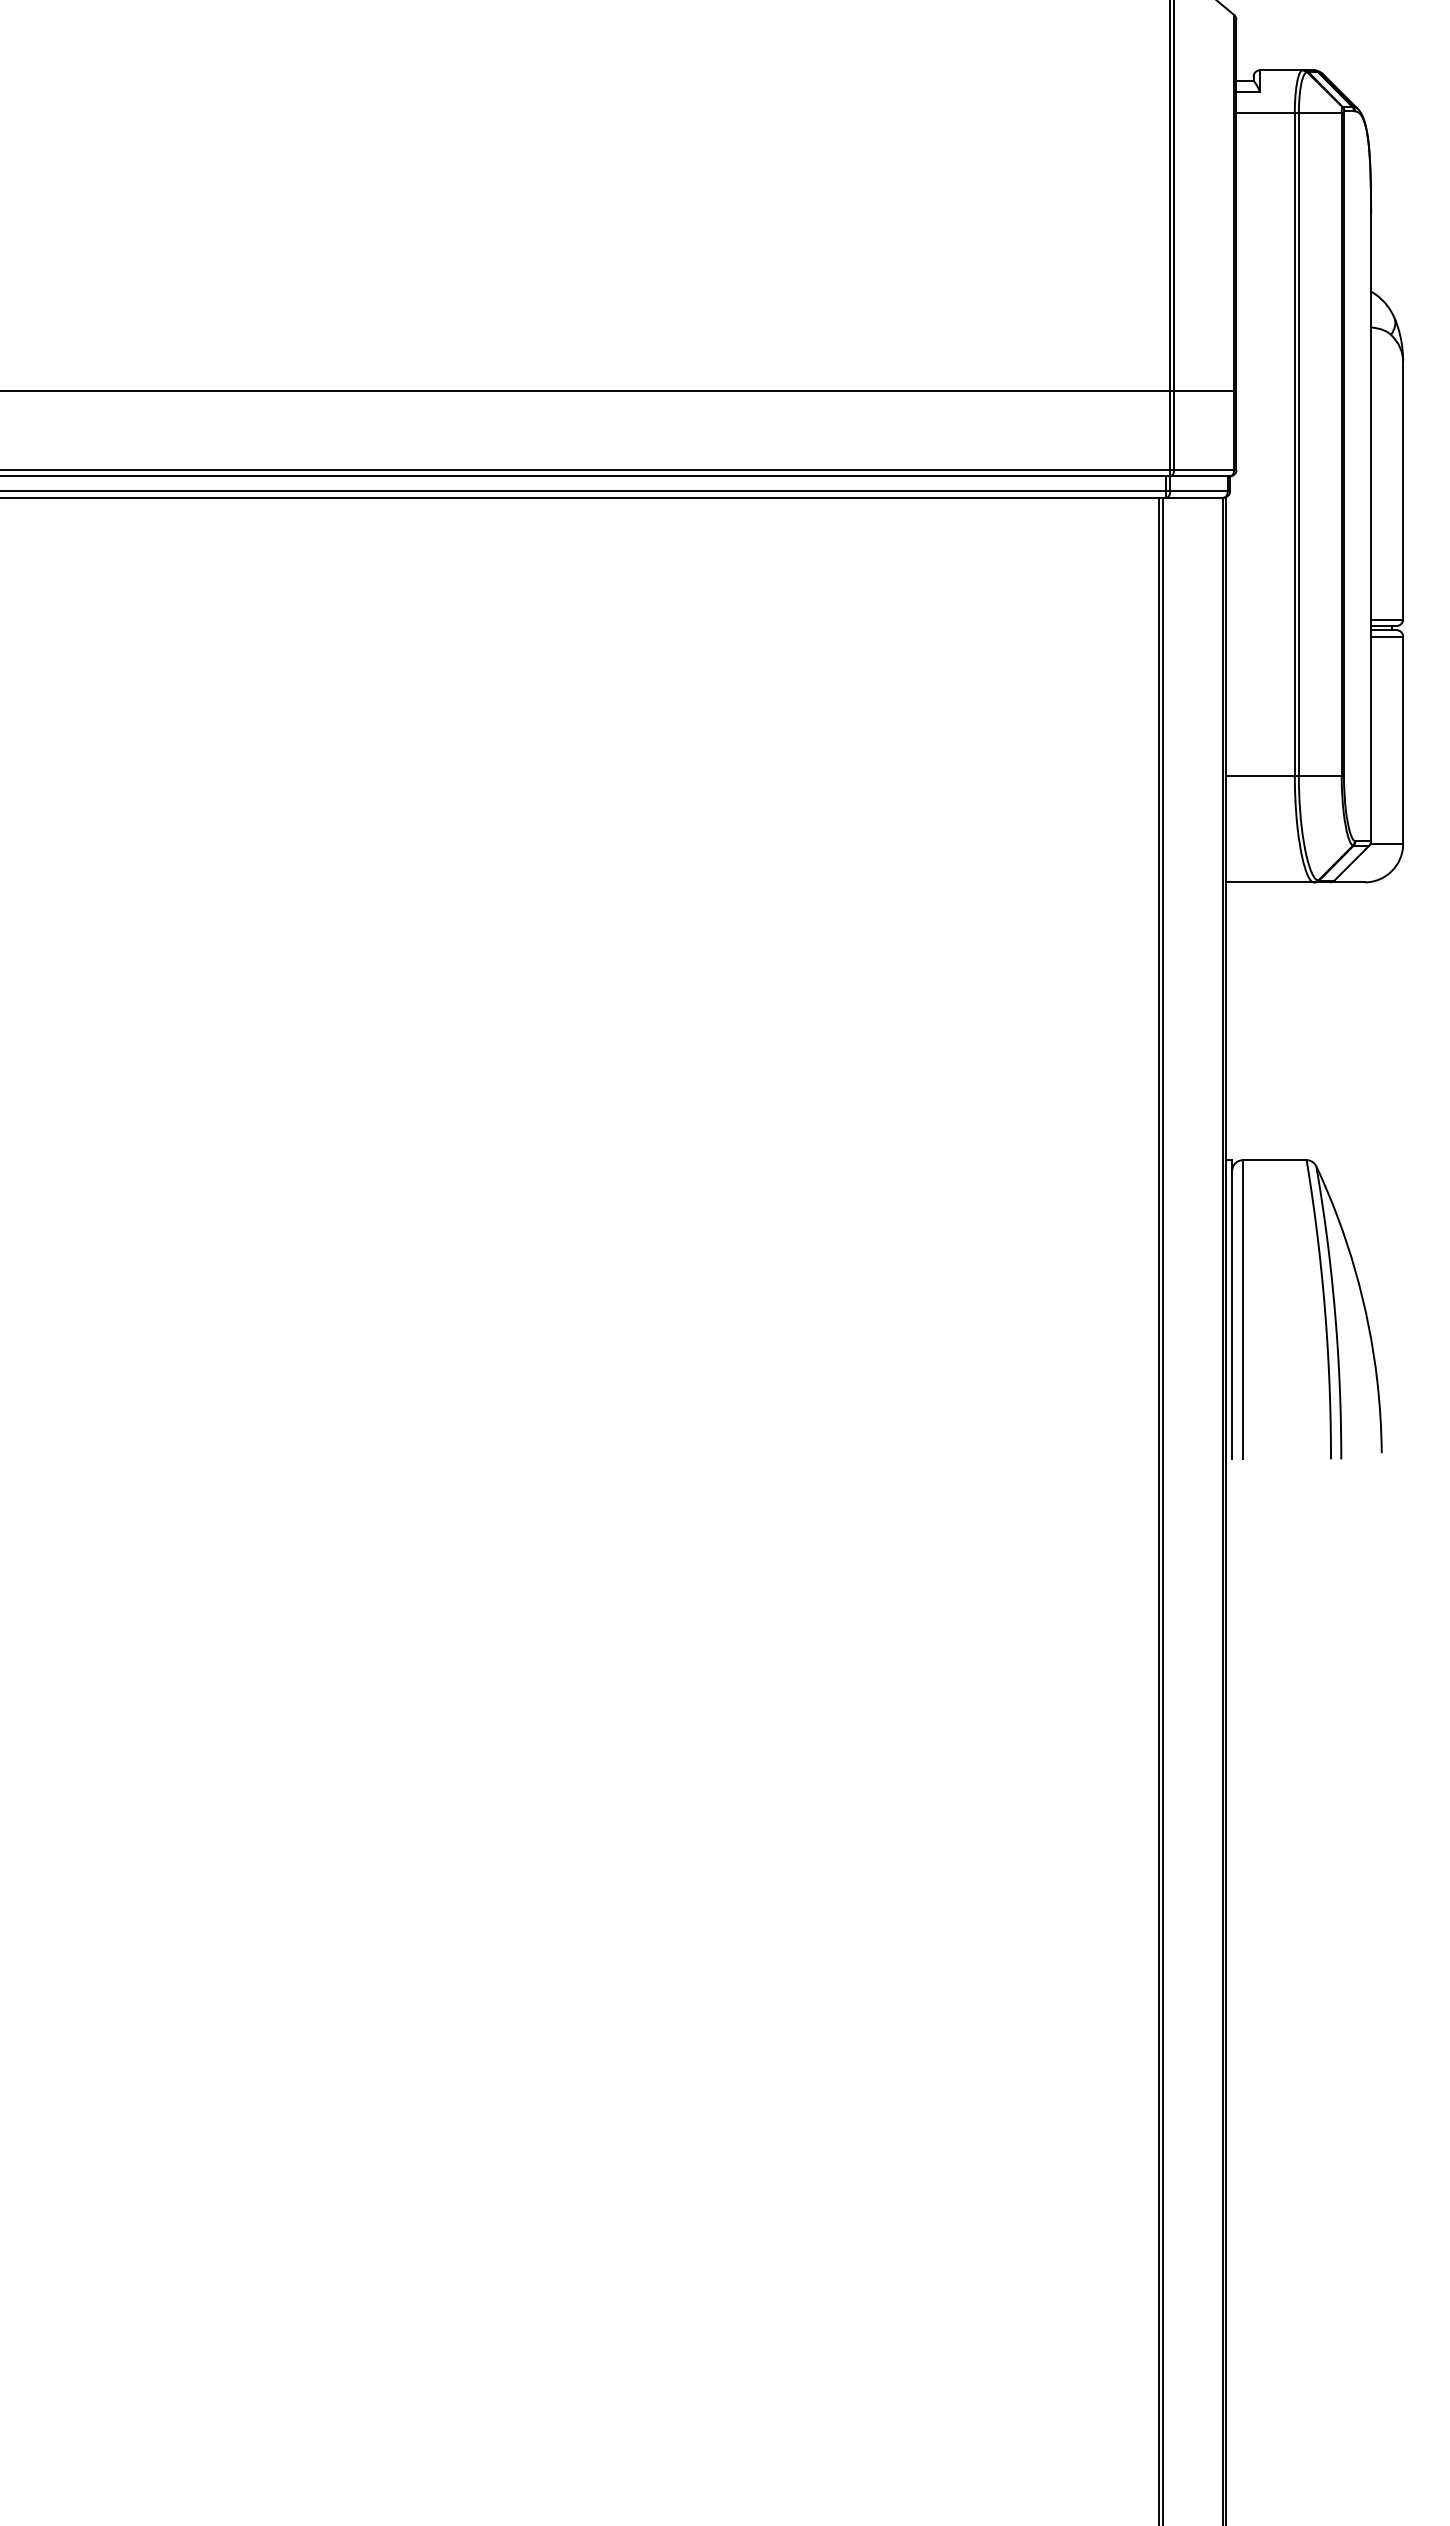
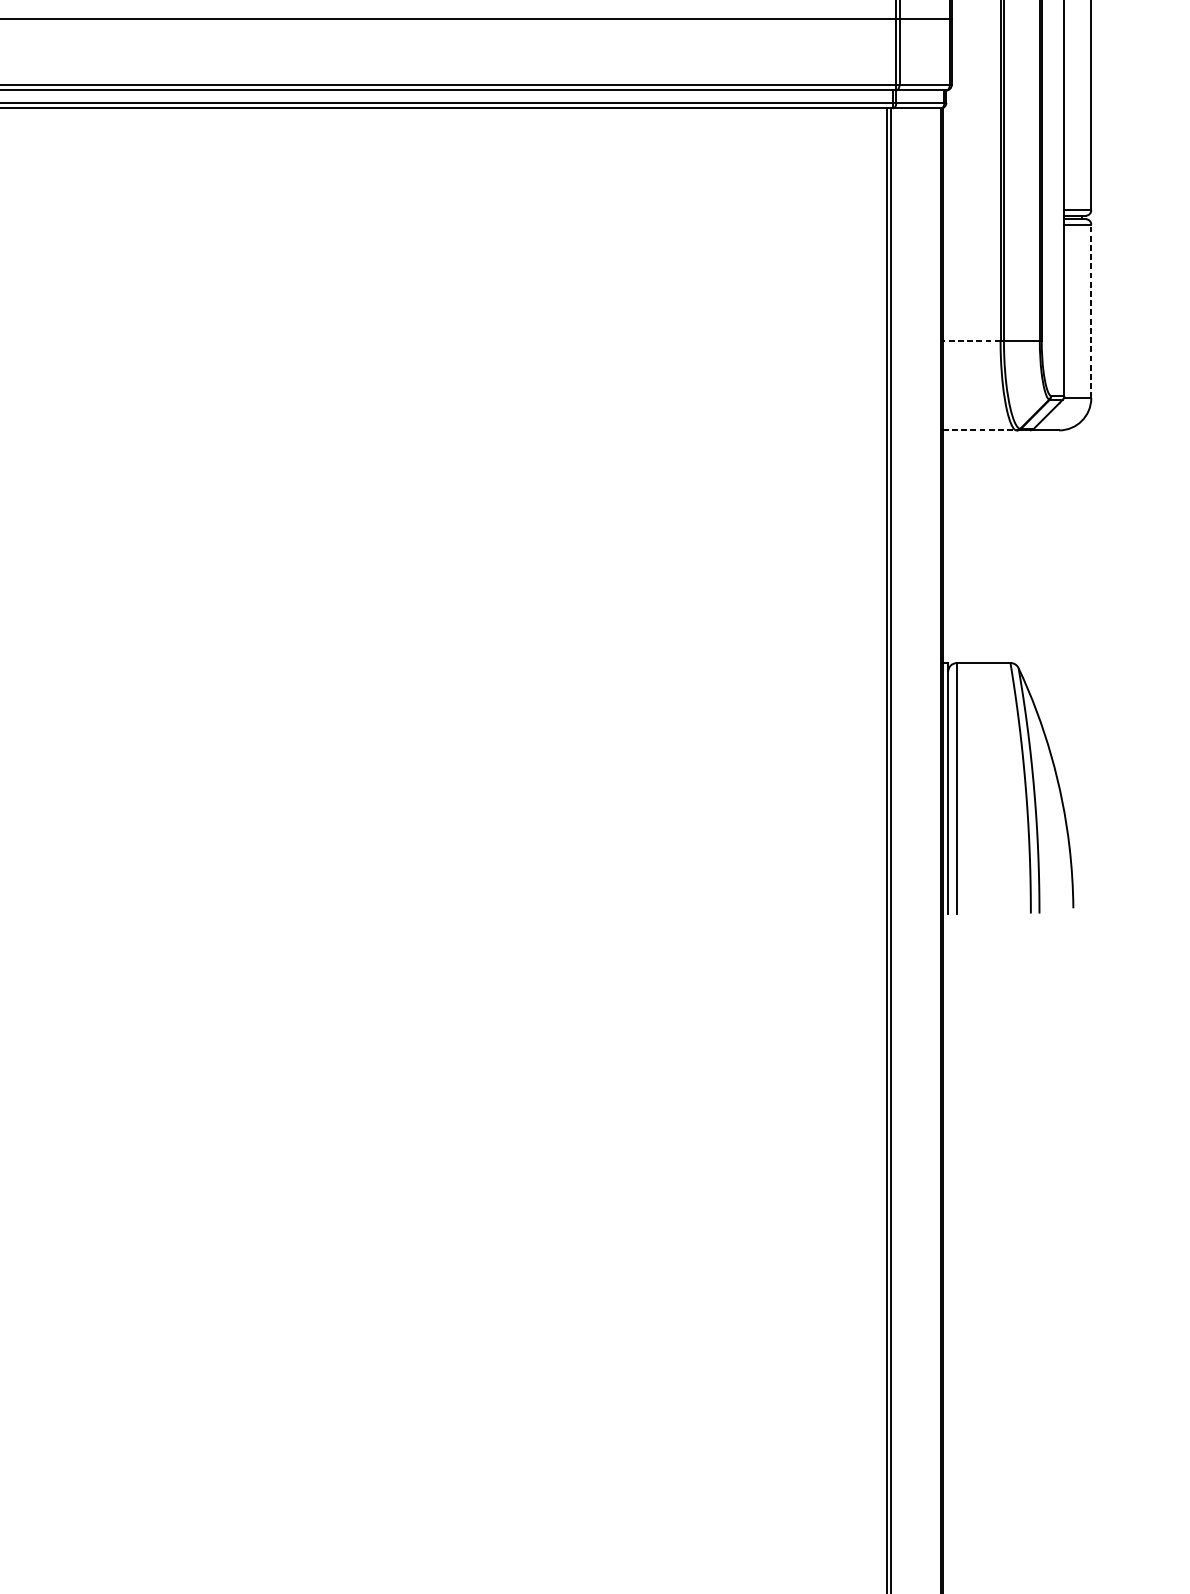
line: (1403, 740) -> (1091, 311), solid -> dashed
line: (1260, 775) -> (971, 340), solid -> dashed
line: (1270, 882) -> (980, 430), solid -> dashed

